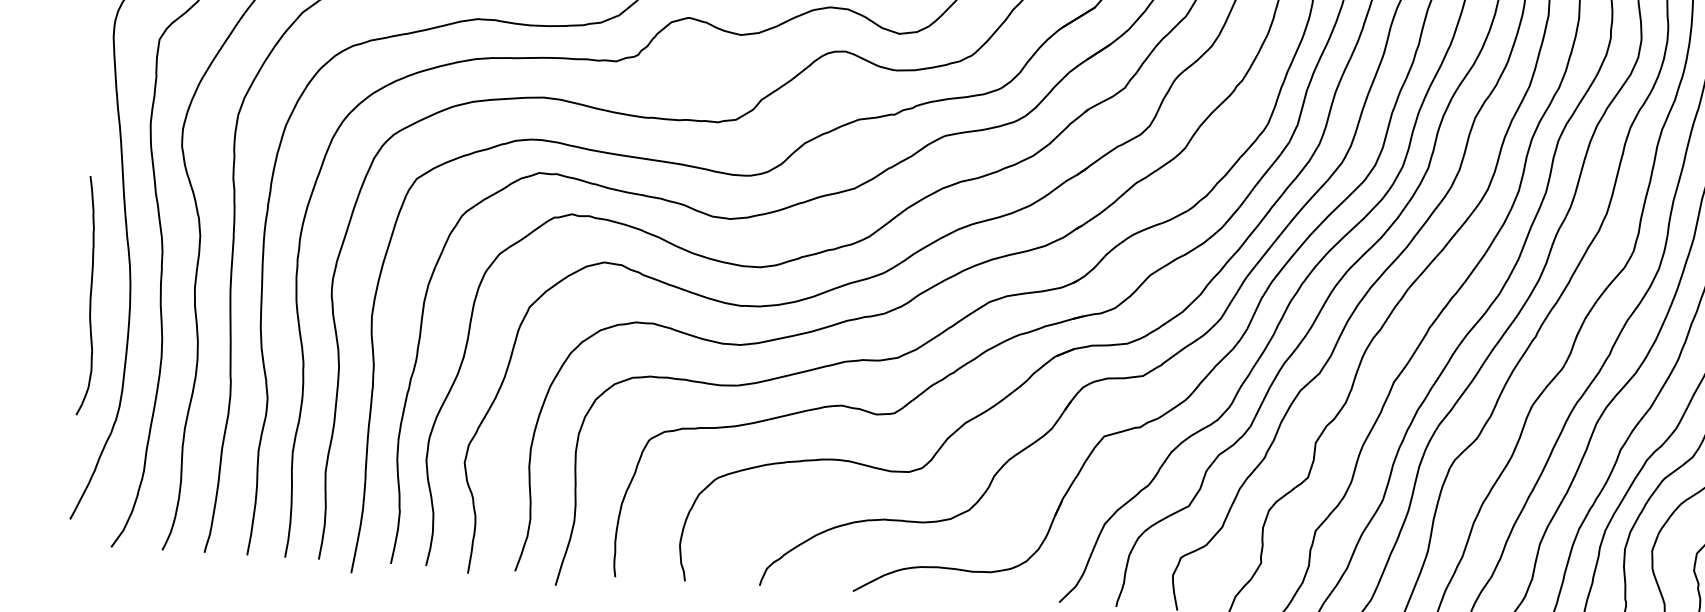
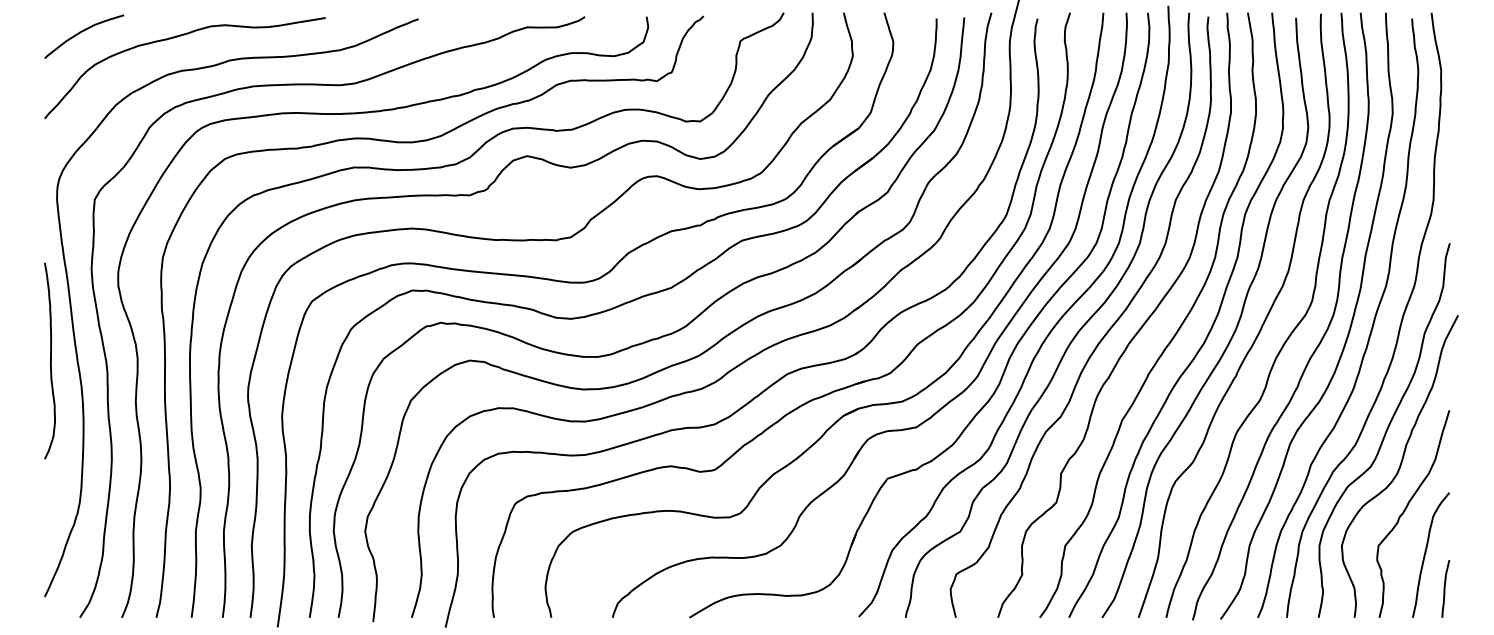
curve: (90, 295) -> (50, 360), moved

